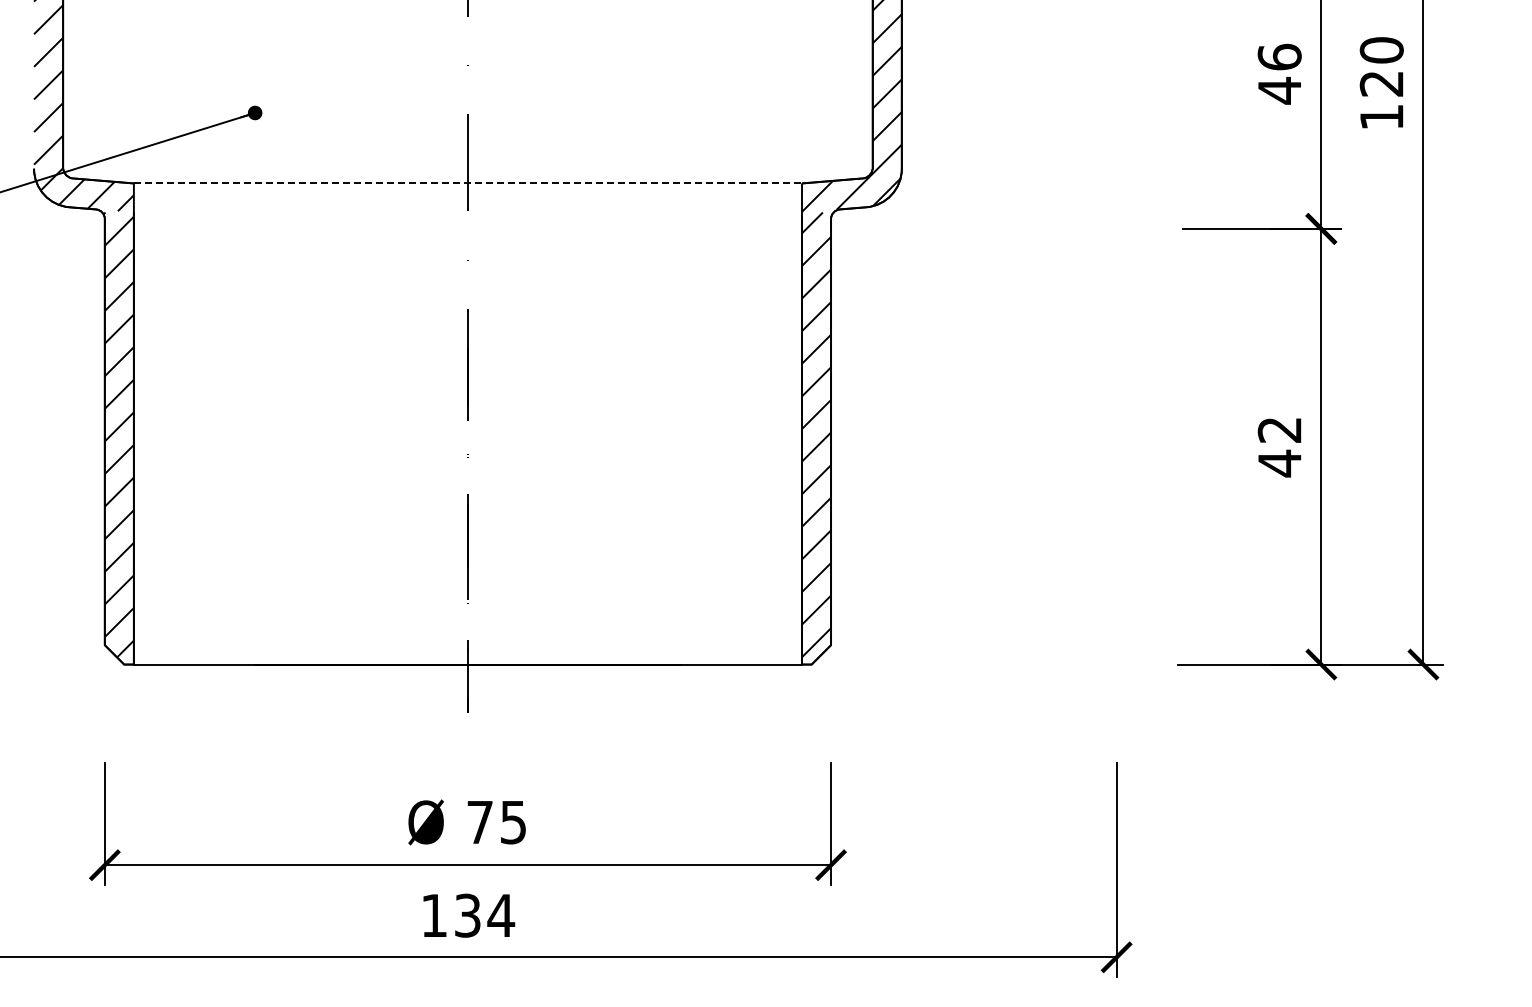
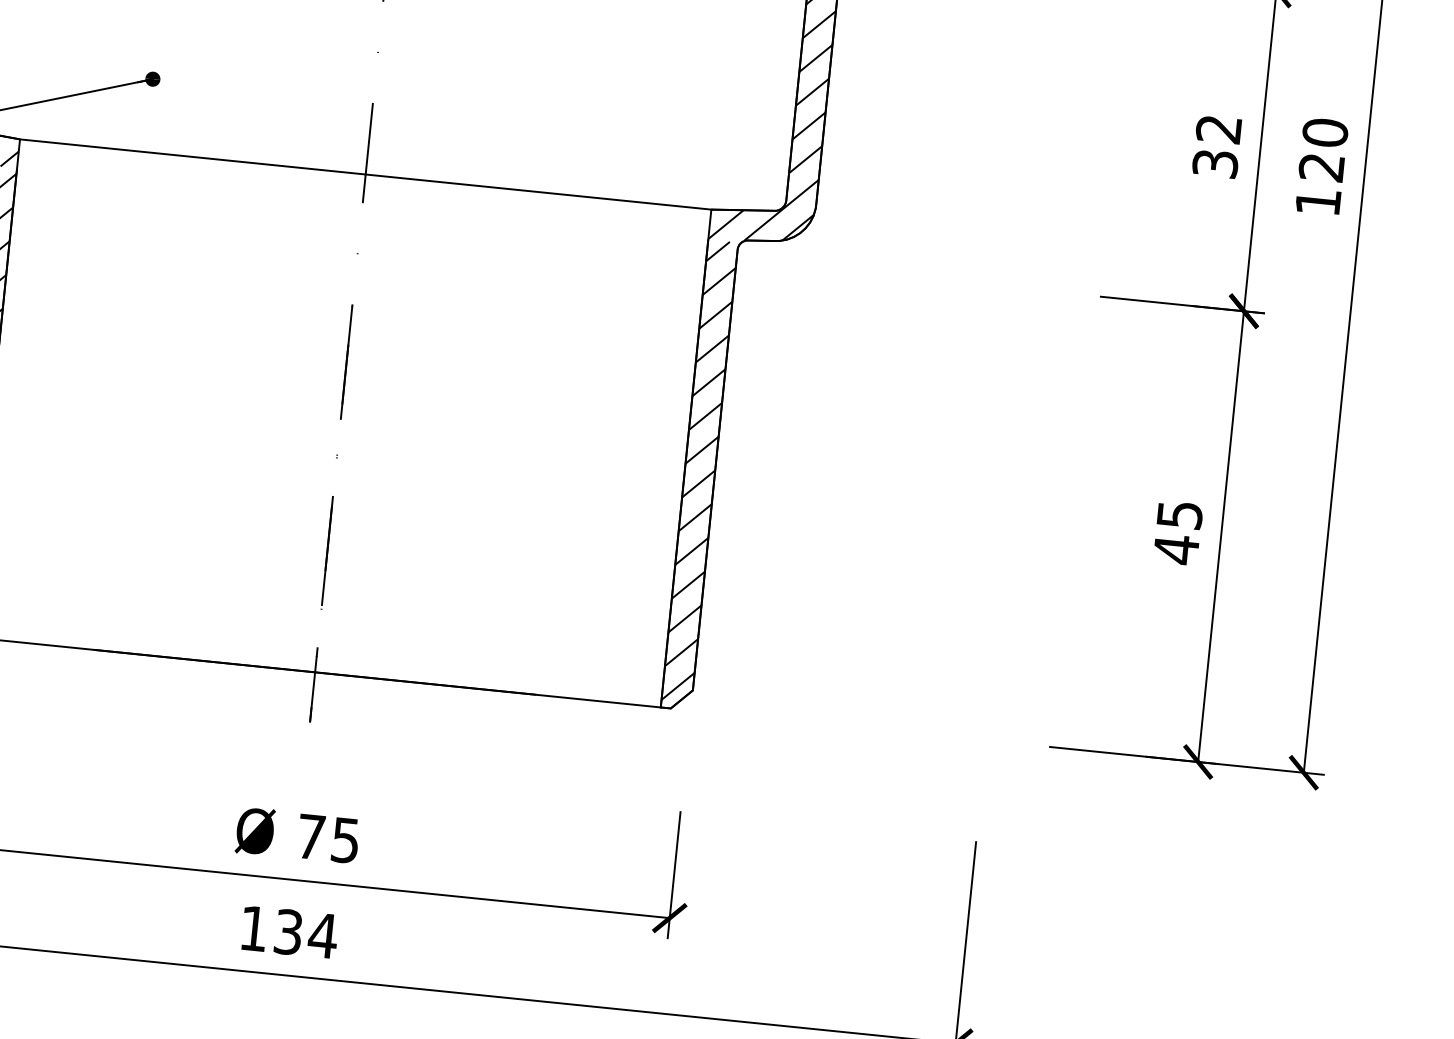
text: (1279, 73) -> (1217, 146), 46 -> 32
line: (468, 183) -> (366, 174), dashed -> solid
text: (1279, 429) -> (1179, 514), 42 -> 45

